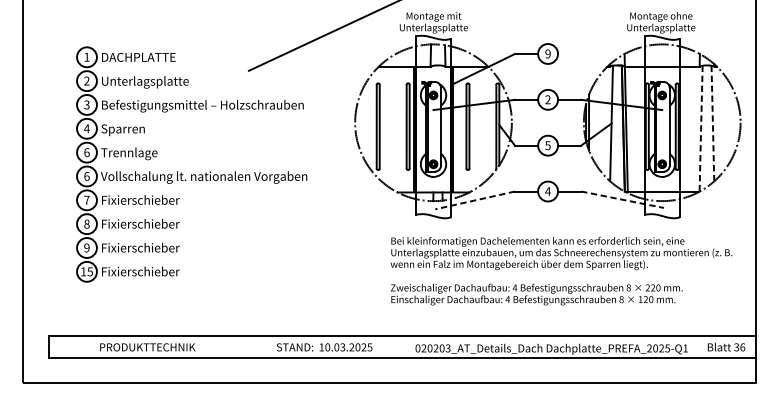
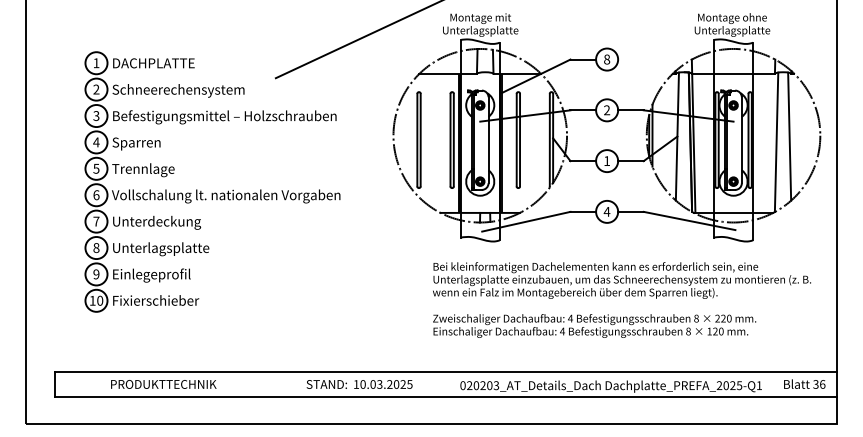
text: (548, 53) -> (607, 59), 9 -> 8
text: (161, 81) -> (178, 90), Unterlagsplatte -> Schneerechensystem
line: (712, 124) -> (789, 137), dashed -> solid
line: (701, 128) -> (776, 142), dashed -> solid
text: (548, 146) -> (607, 161), 5 -> 1
text: (86, 152) -> (96, 168), 6 -> 5
line: (622, 199) -> (689, 220), dashed -> solid
line: (474, 200) -> (525, 221), dashed -> solid
text: (142, 201) -> (157, 222), Fixierschieber -> Unterdeckung
text: (145, 225) -> (161, 249), Fixierschieber -> Unterlagsplatte
text: (141, 248) -> (156, 275), Fixierschieber -> Einlegeprofil
text: (90, 271) -> (100, 300), 15 -> 10

